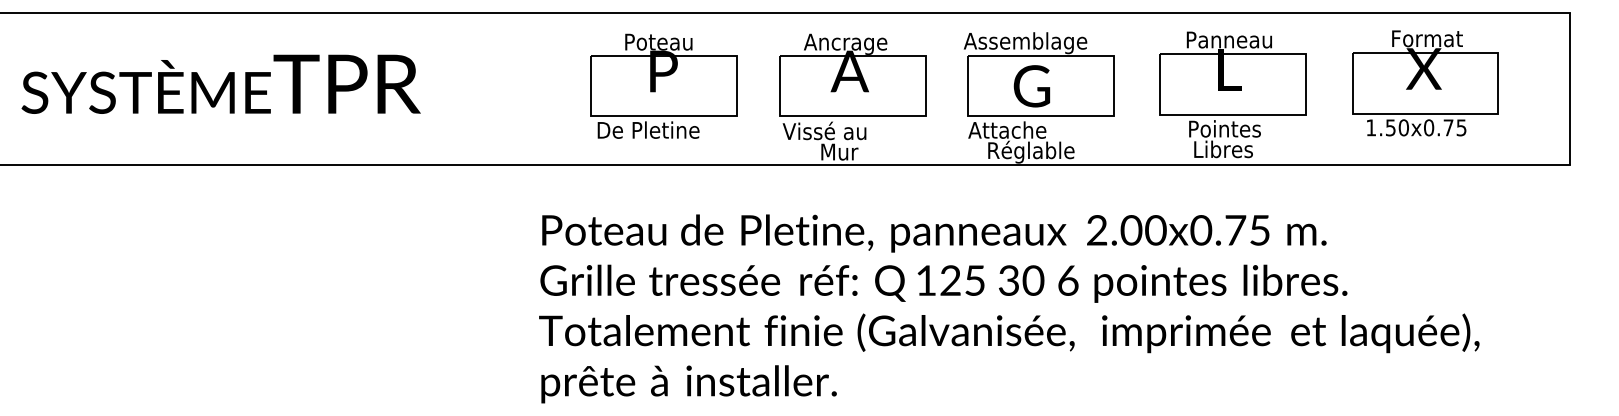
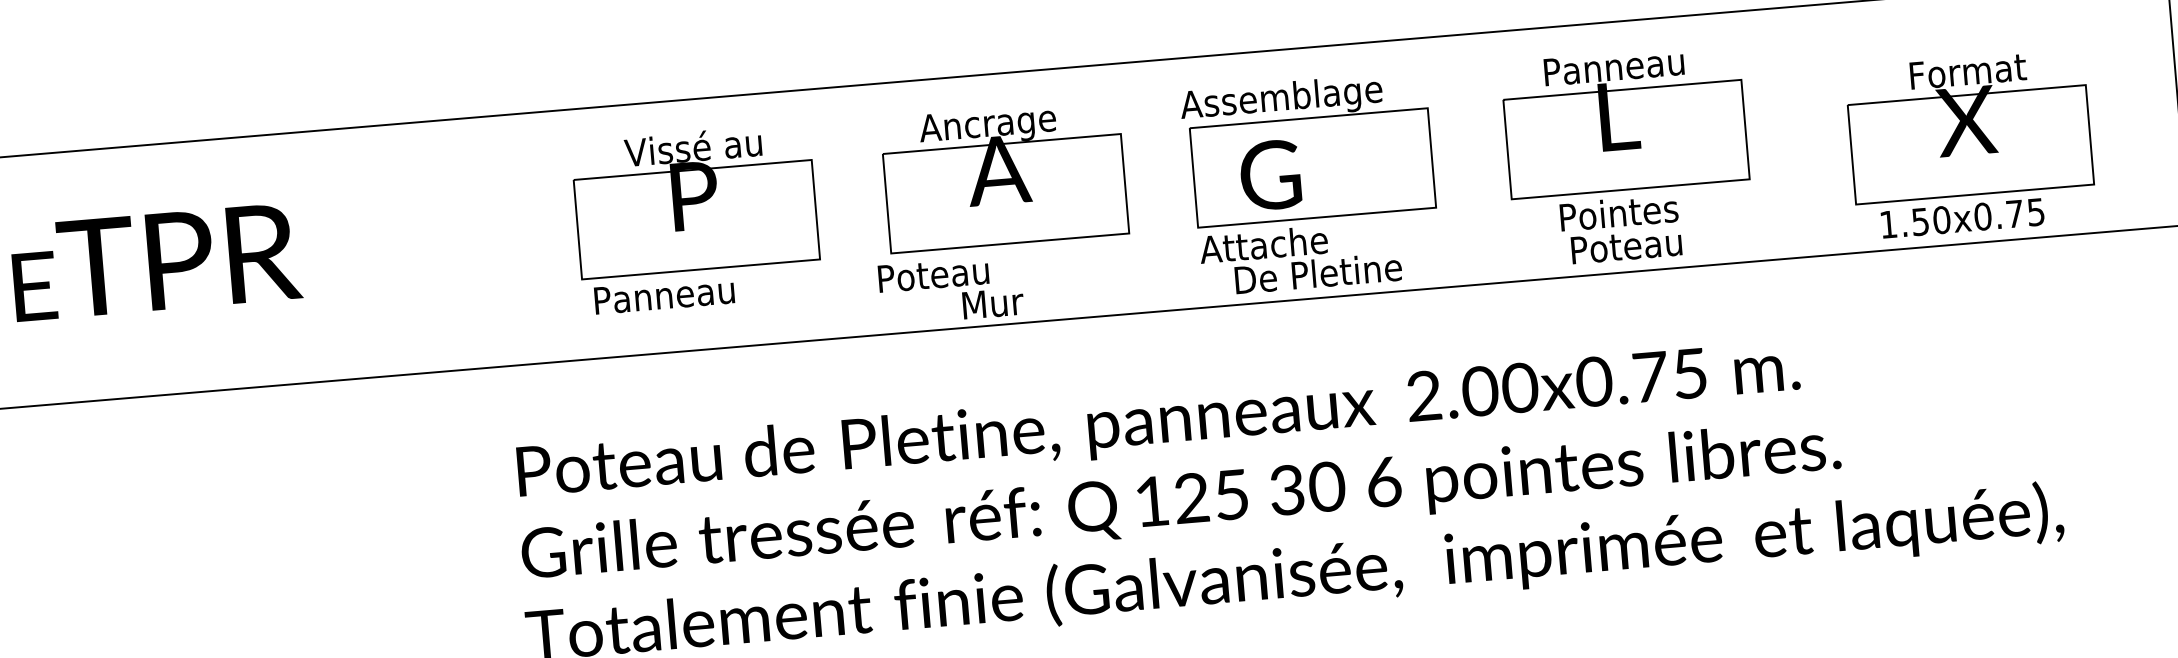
text: (665, 41) -> (693, 146), Poteau -> Vissé au
part: (1425, 83) -> (1971, 144), moved
text: (1031, 86) -> (1269, 175), moved
text: (649, 129) -> (679, 292), De Pletine -> Panneau
text: (818, 130) -> (955, 271), Vissé au -> Poteau
text: (1228, 149) -> (1627, 245), Libres -> Poteau
text: (1039, 151) -> (1319, 275), Réglable -> De Pletine

